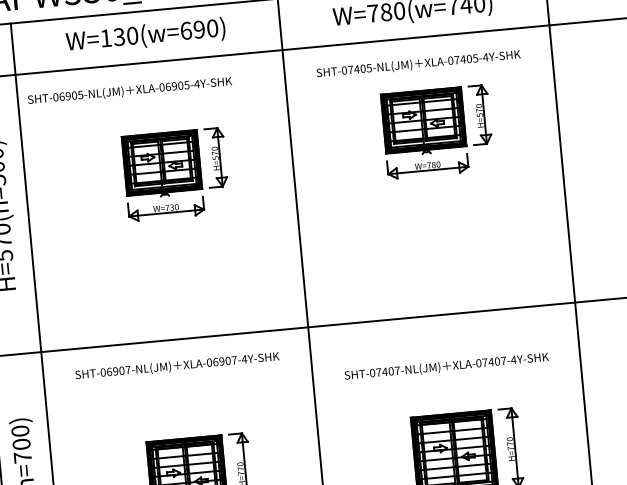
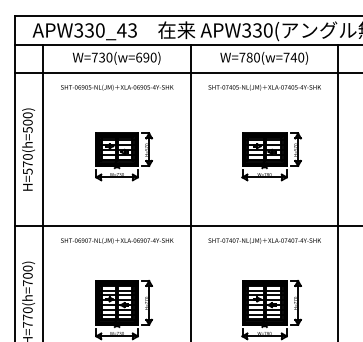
text: (105, 38) -> (94, 57), W=130(w=690) -> W=730(w=690)
text: (130, 90) -> (117, 87), moved
part: (437, 131) -> (271, 156), moved
part: (174, 174) -> (123, 156), moved
text: (446, 366) -> (264, 240), moved

